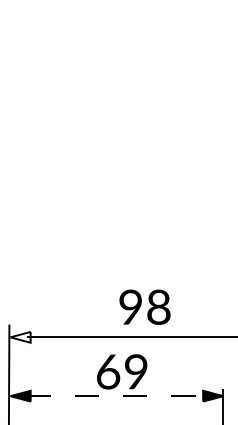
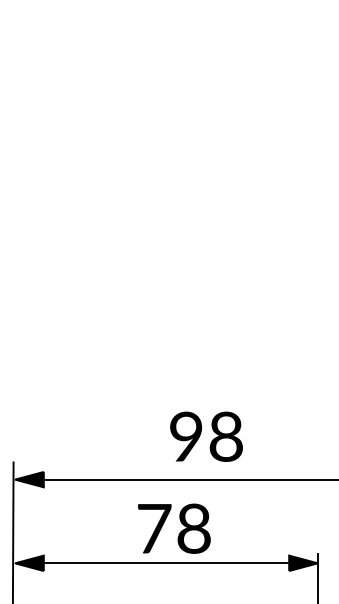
fill: (20, 337) -> (29, 479), added
text: (122, 371) -> (174, 528), 69 -> 78
line: (116, 396) -> (166, 563), dashed -> solid

